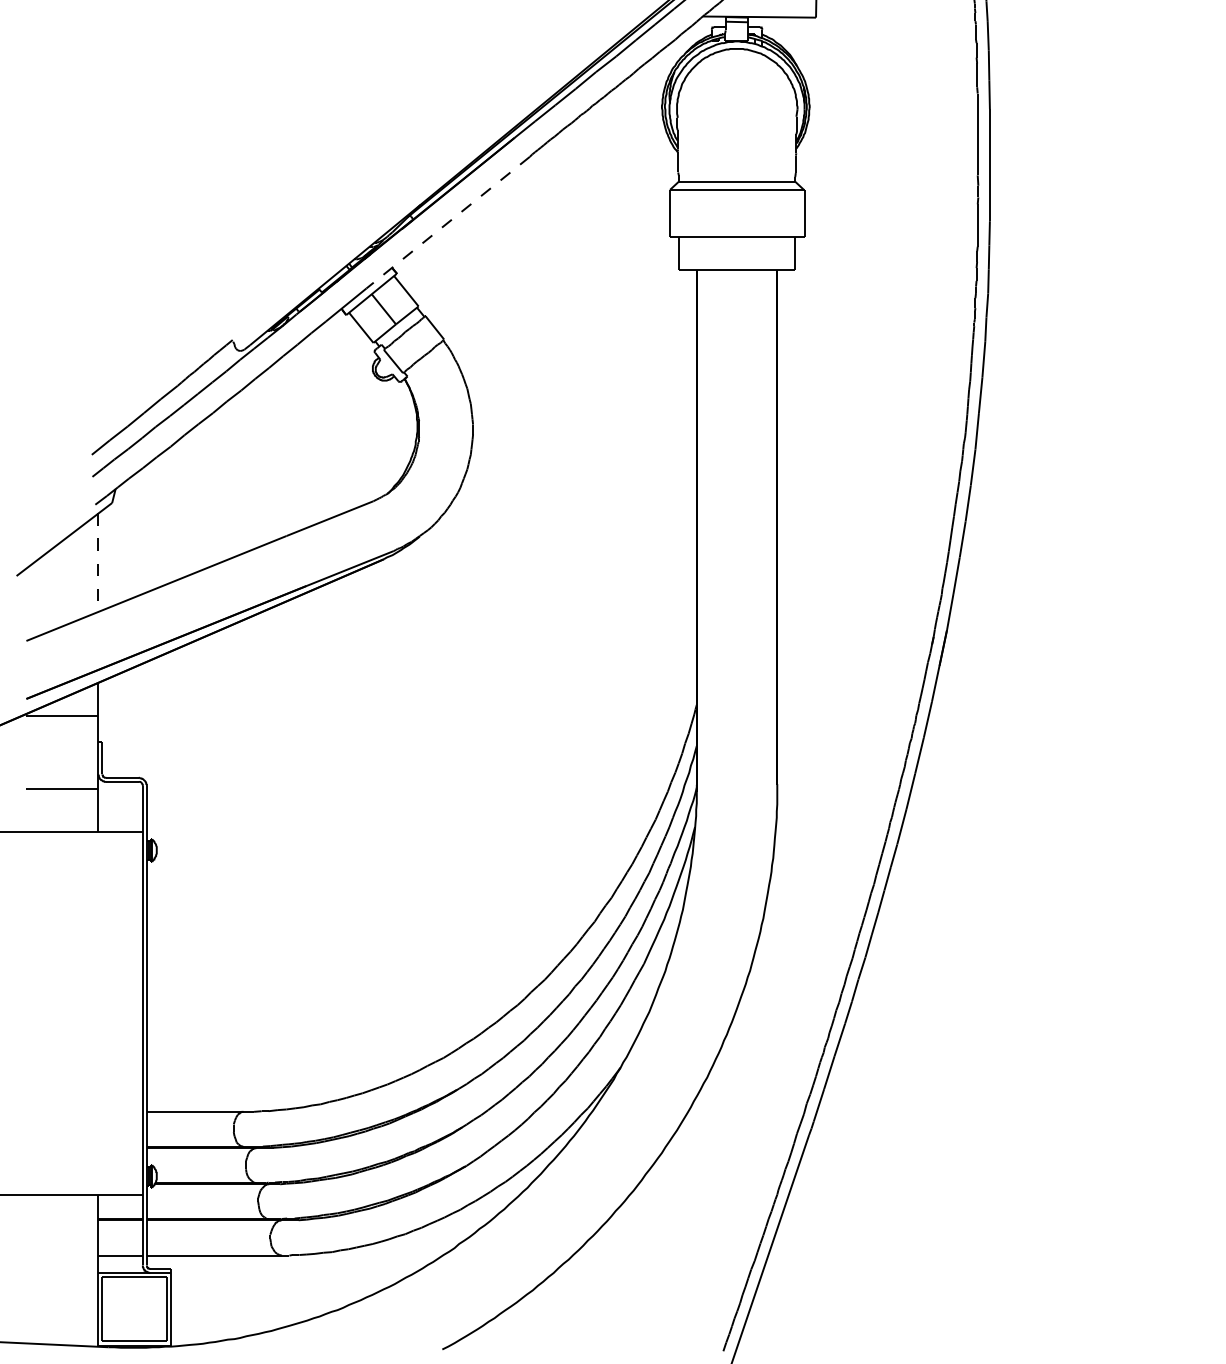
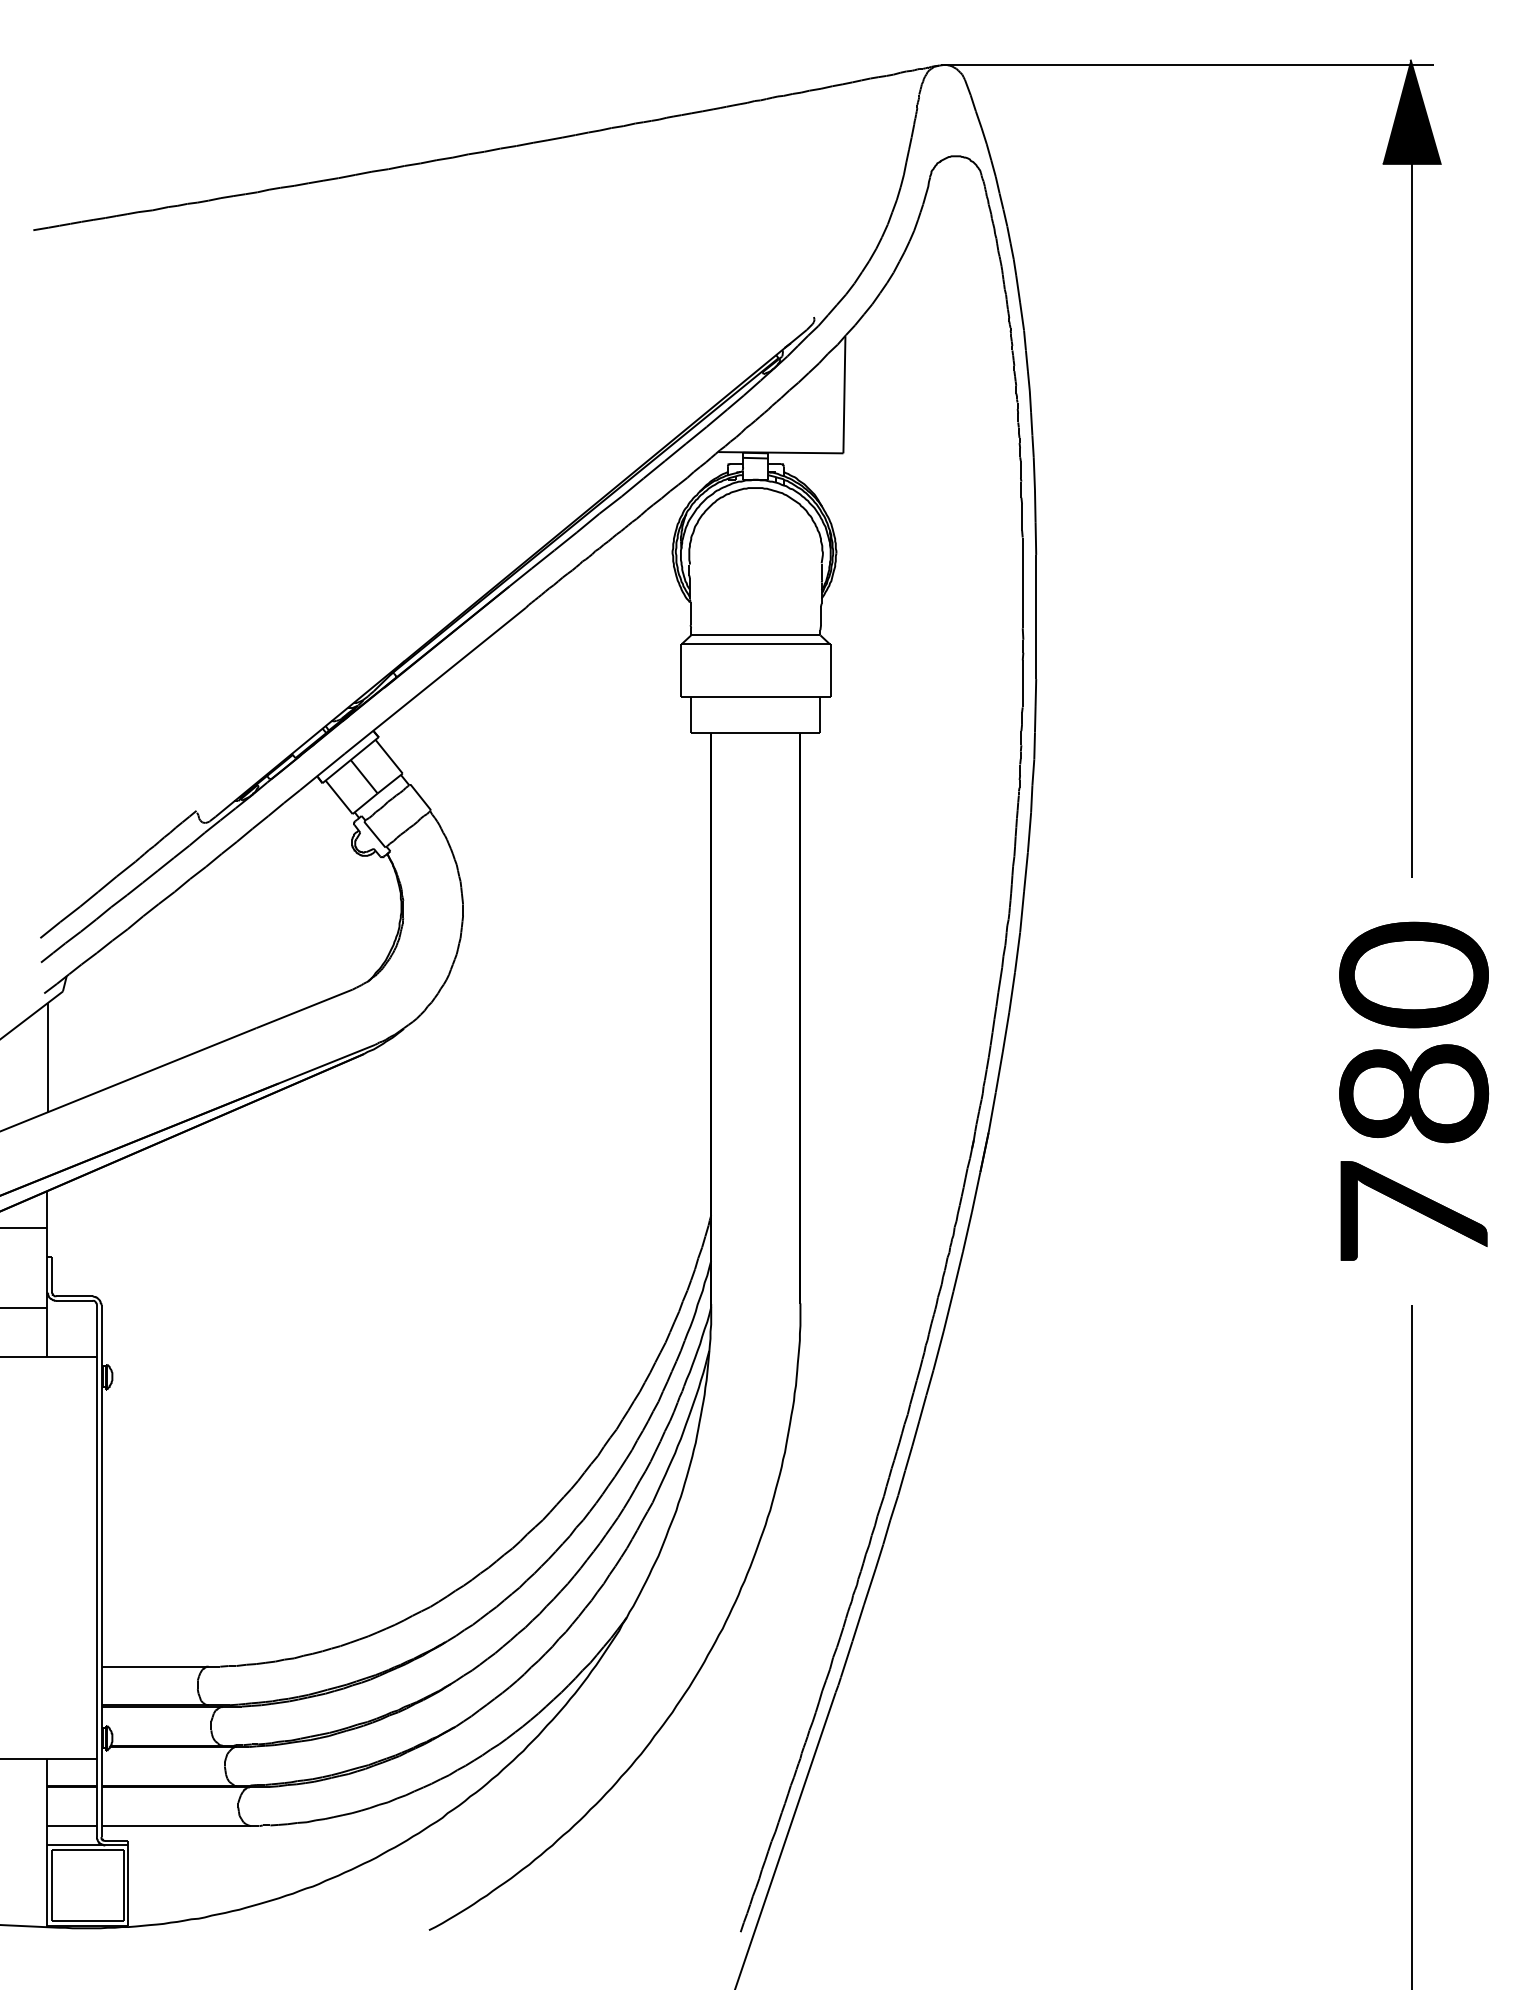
line: (448, 222) -> (435, 680), dashed -> solid
line: (98, 562) -> (47, 1057), dashed -> solid

